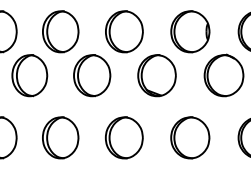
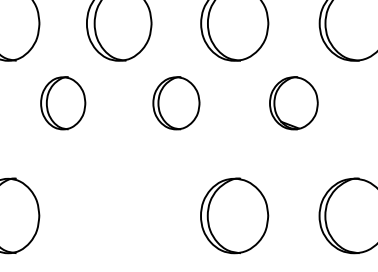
part: (29, 75) -> (62, 102), size x0.7
part: (92, 75) -> (176, 102), size x0.7
part: (156, 75) -> (292, 102), size x0.7
part: (60, 137) -> (118, 215), removed

